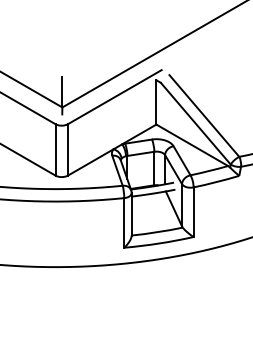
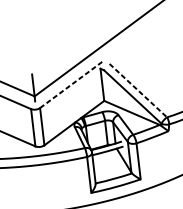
line: (115, 96) -> (72, 83), solid -> dashed
line: (204, 116) -> (138, 91), solid -> dashed

